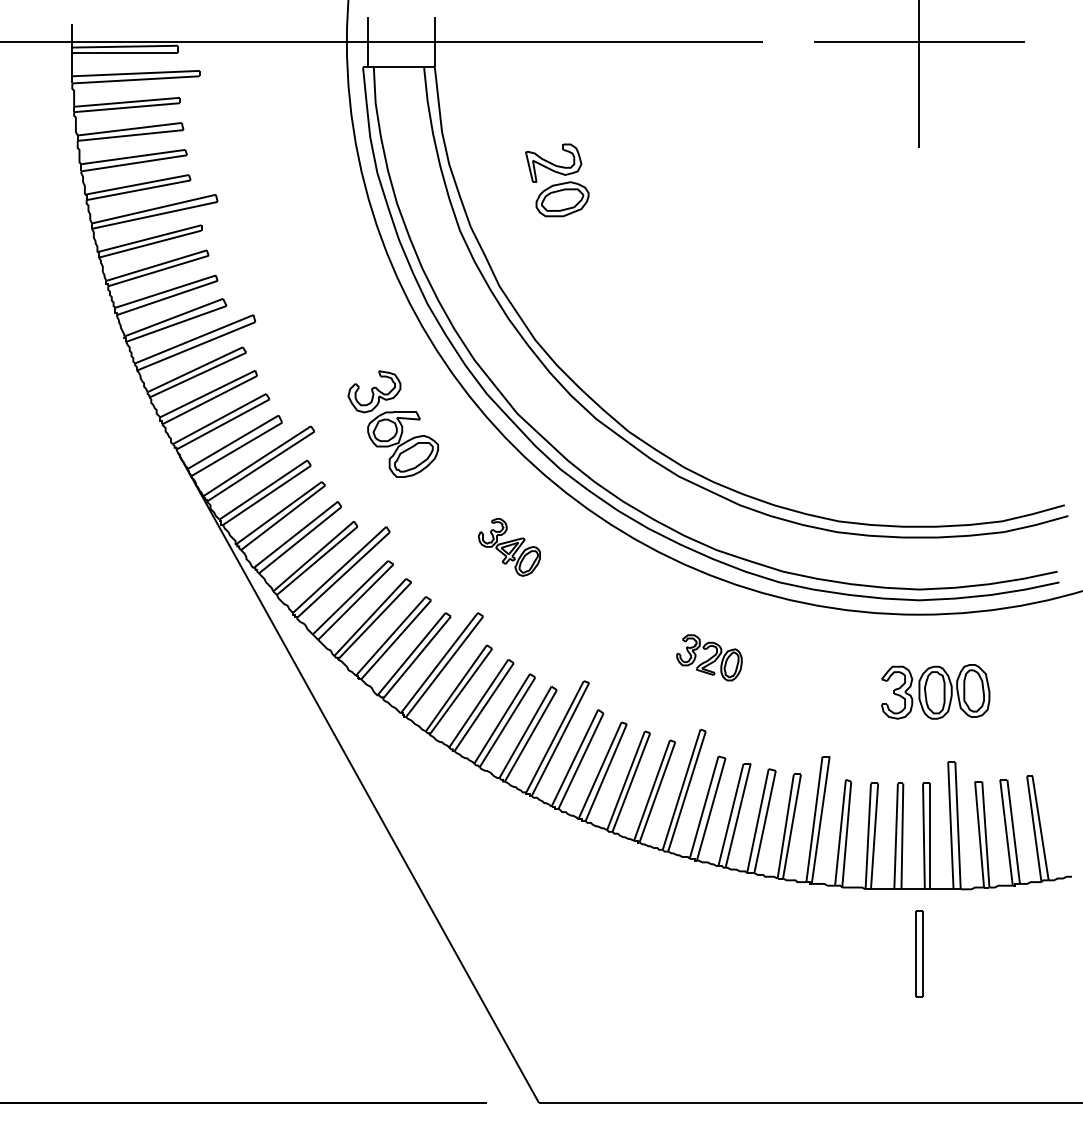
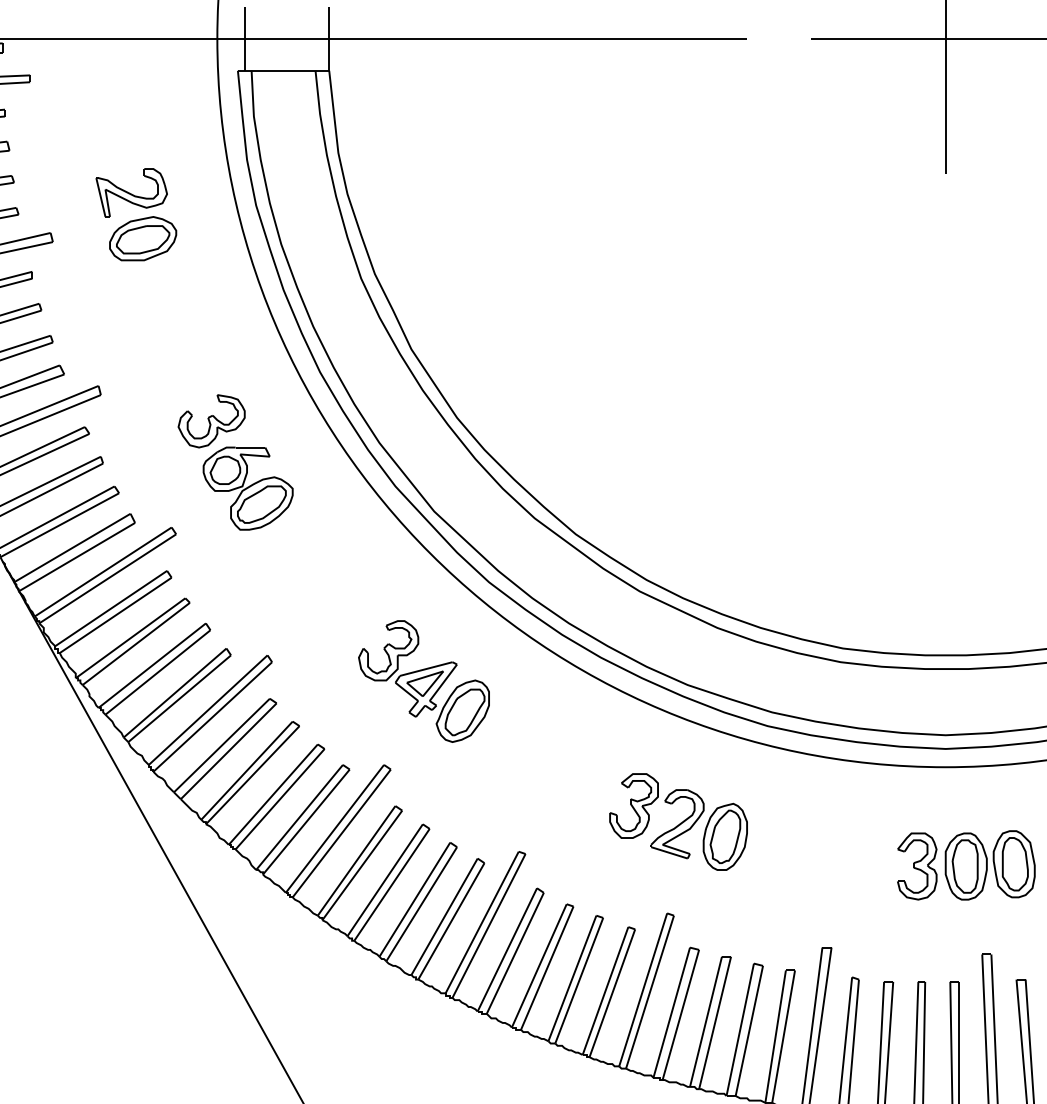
part: (557, 180) -> (136, 214), moved
part: (392, 423) -> (234, 461), moved
part: (509, 547) -> (424, 681), size x1.67
part: (709, 657) -> (678, 821), size x1.67

